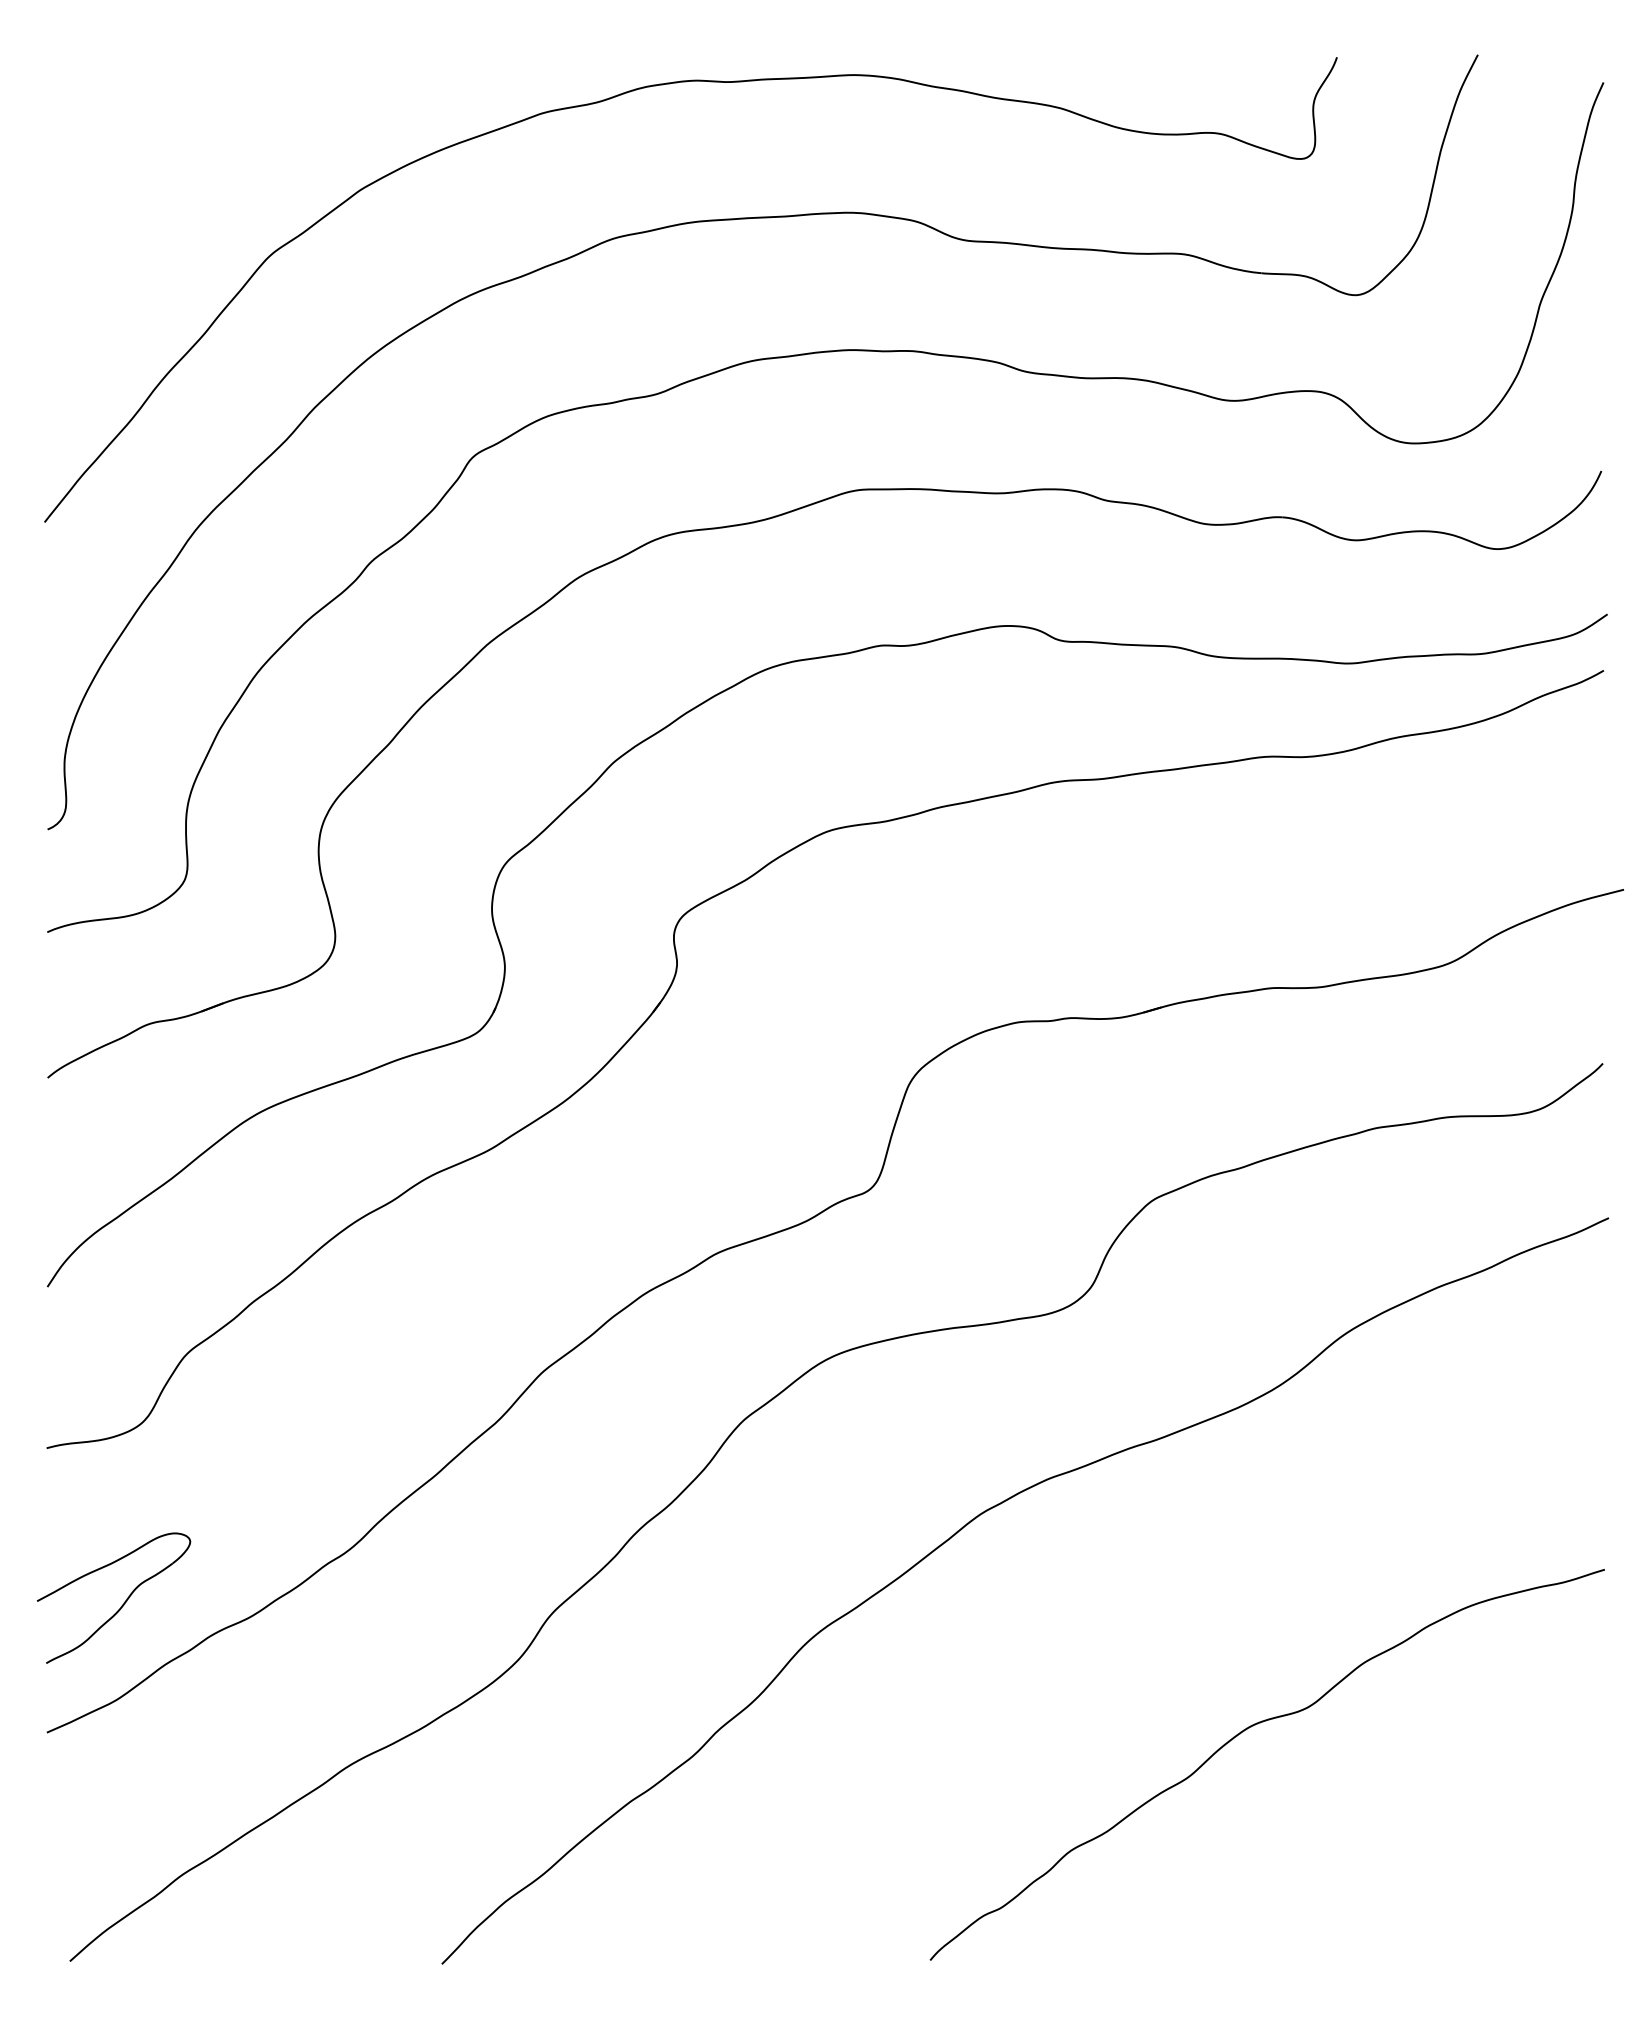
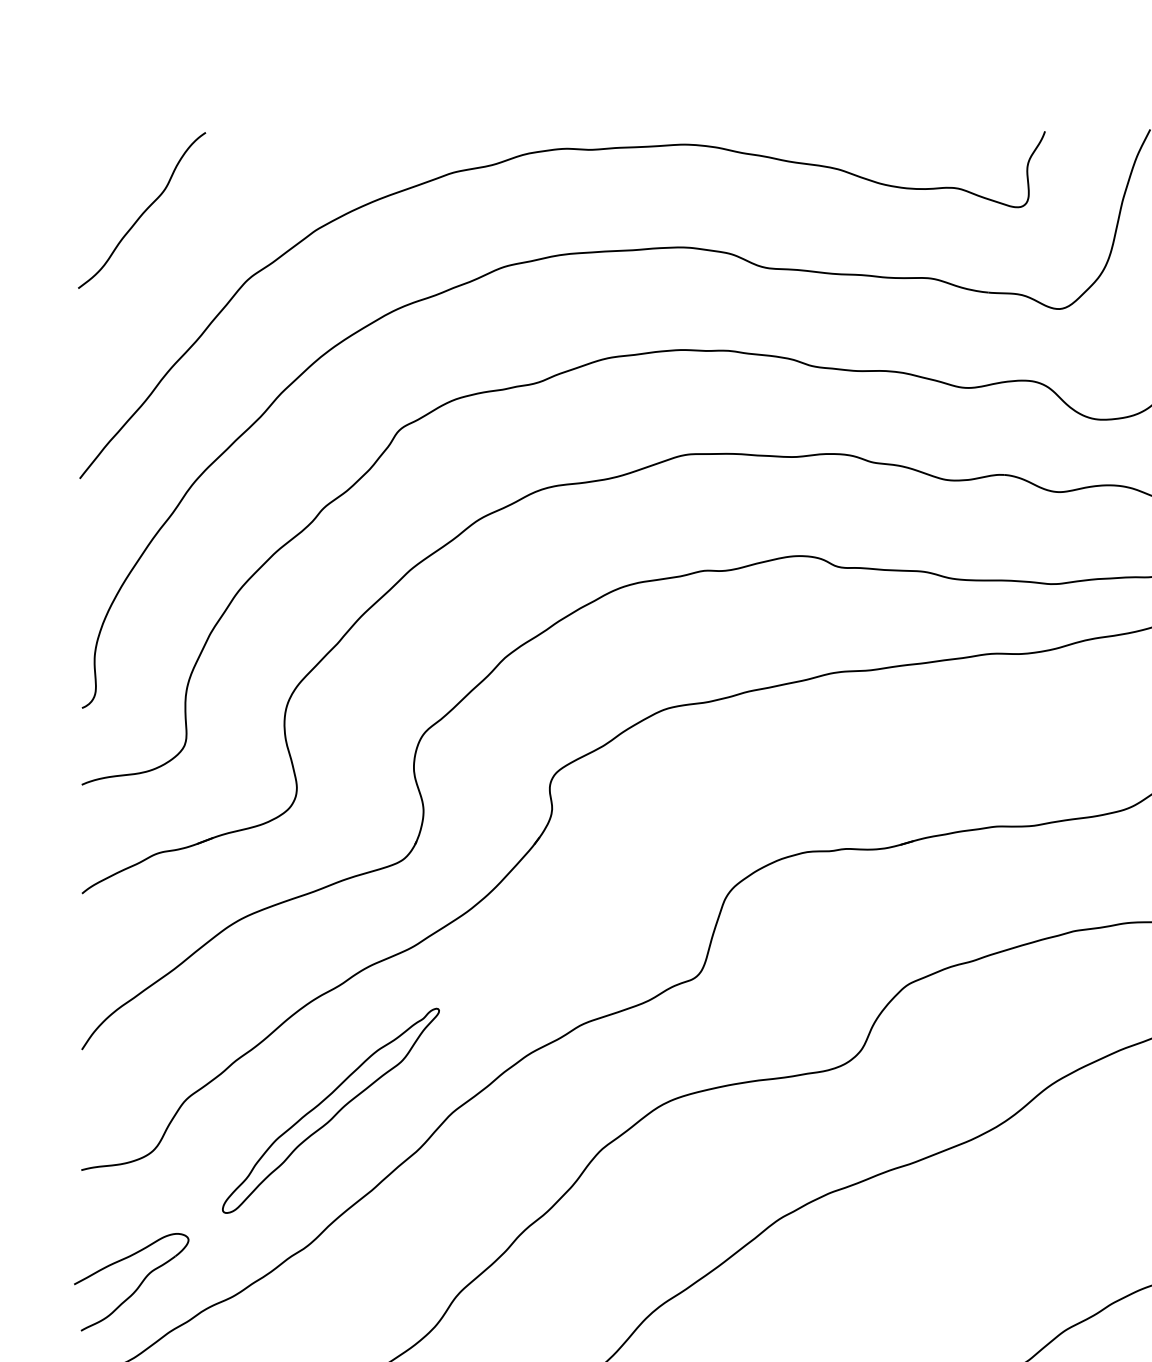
curve: (129, 165) -> (143, 212), added
part: (380, 1368) -> (330, 1110), added

